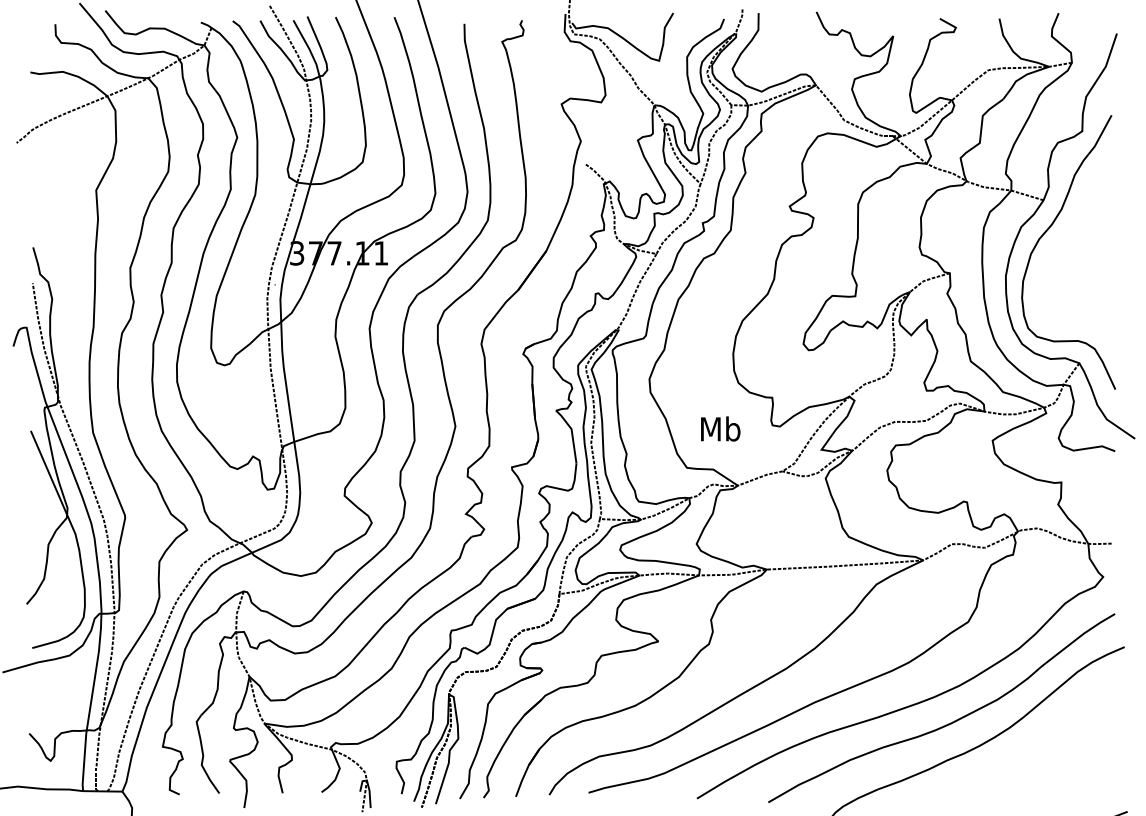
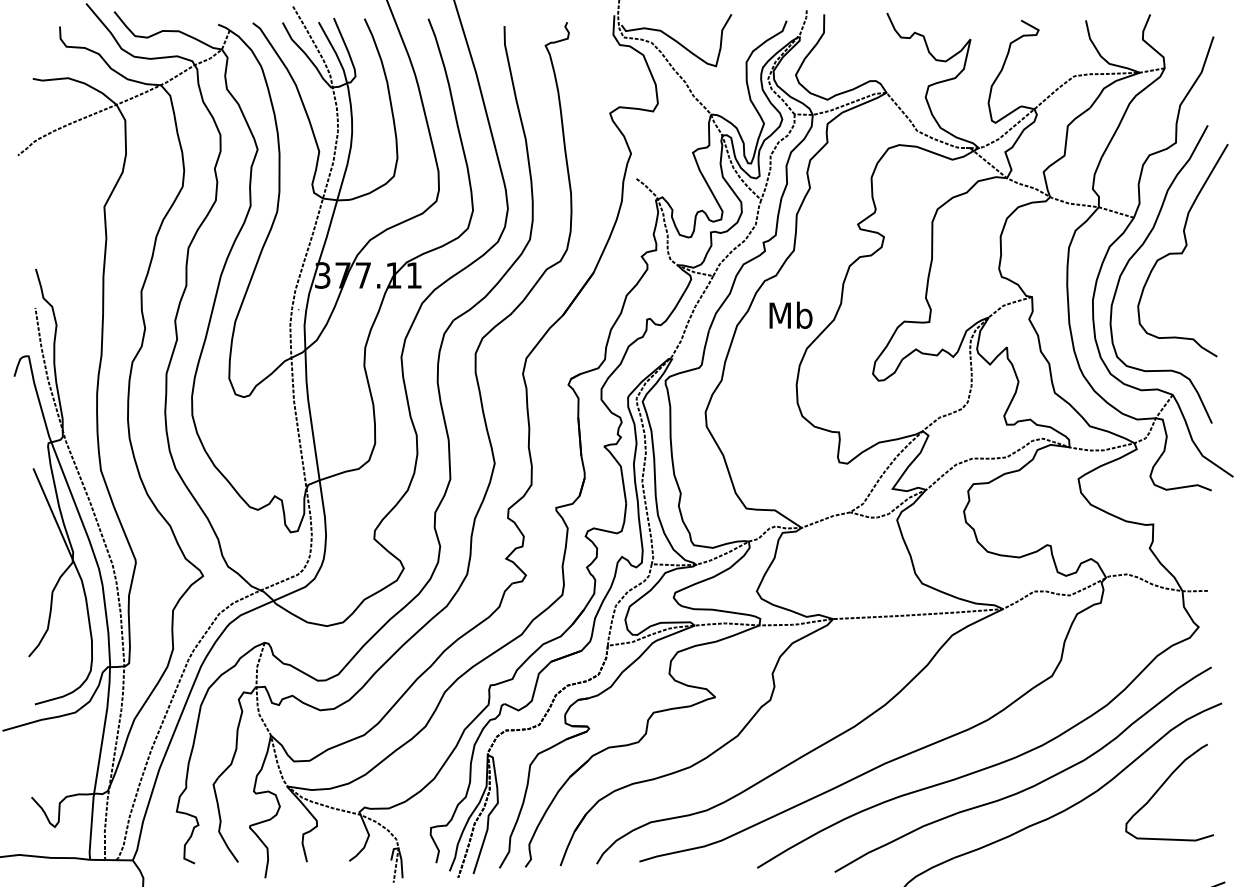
curve: (1088, 230) -> (1182, 250), added
text: (720, 428) -> (790, 314), moved
curve: (1070, 722) -> (1163, 785), added

